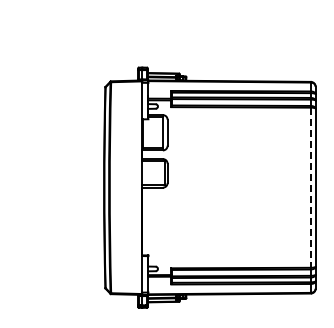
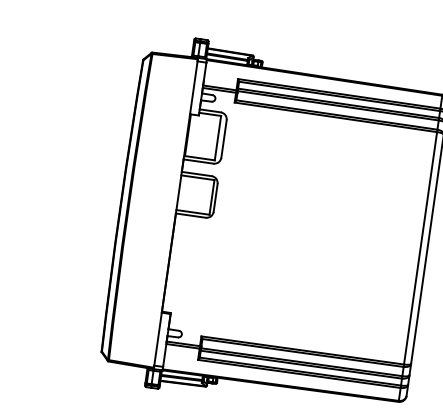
line: (310, 188) -> (419, 249), dashed -> solid

